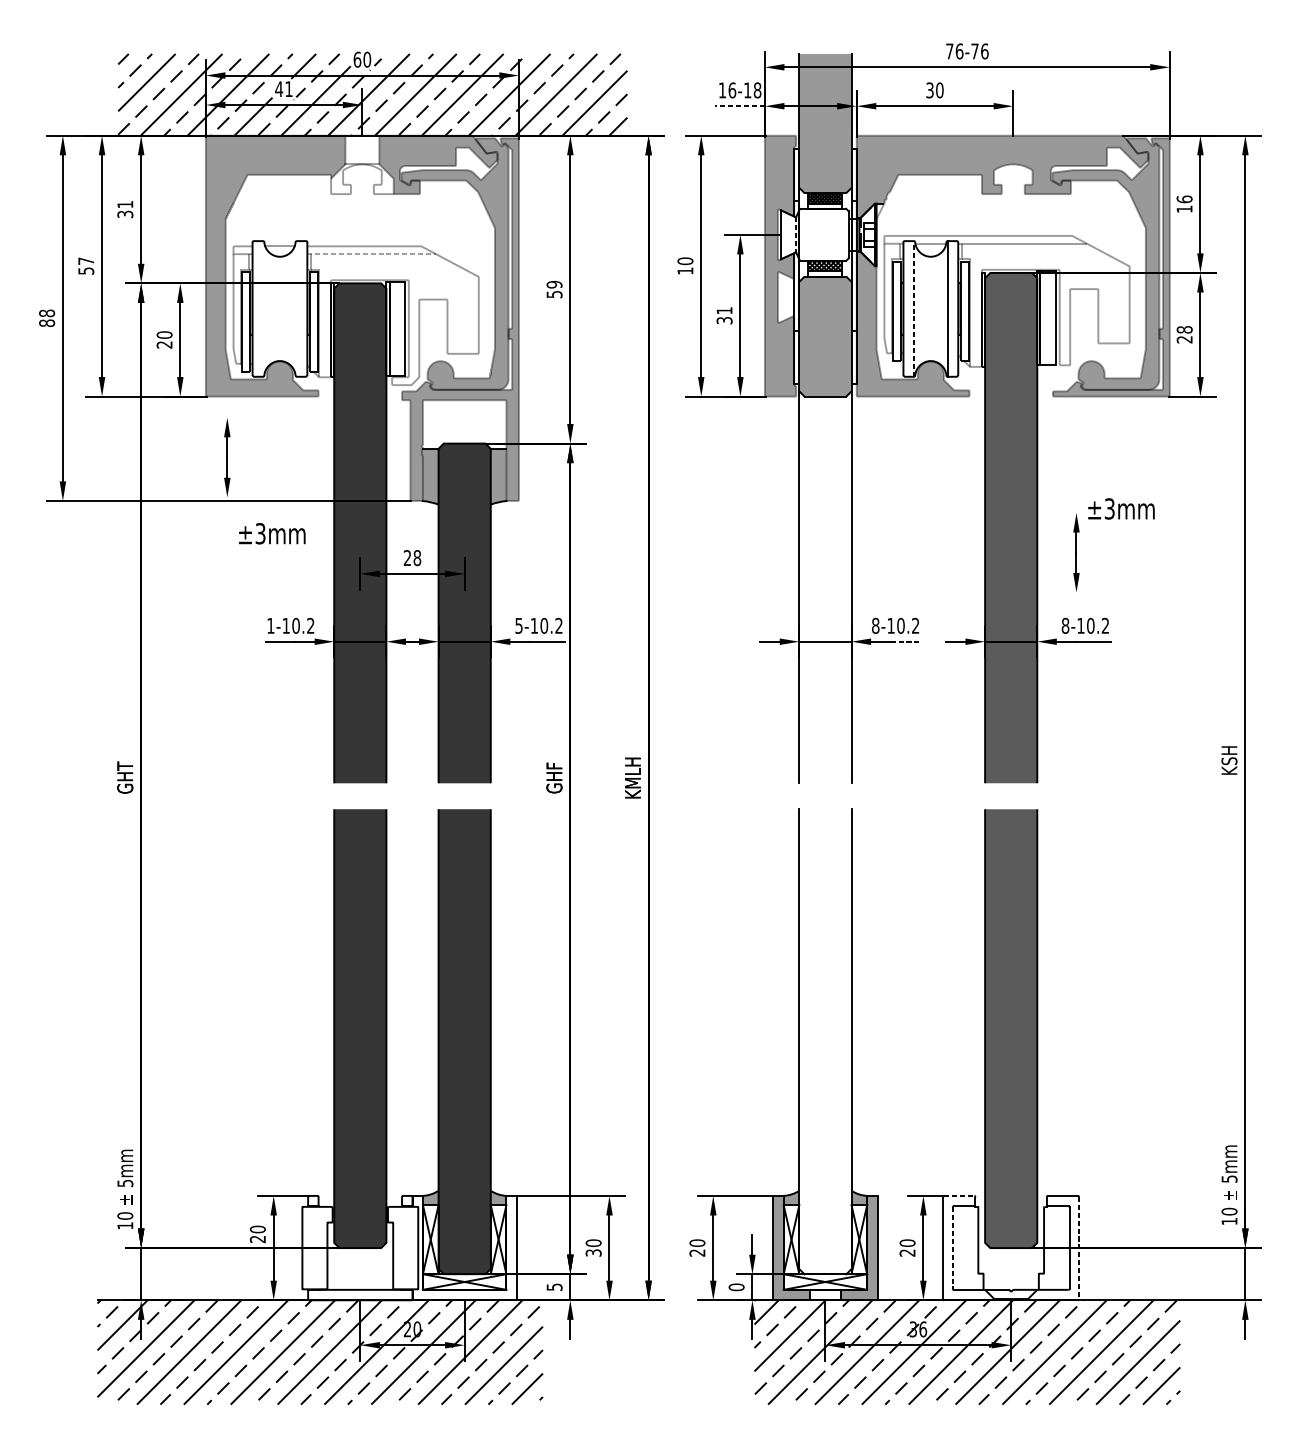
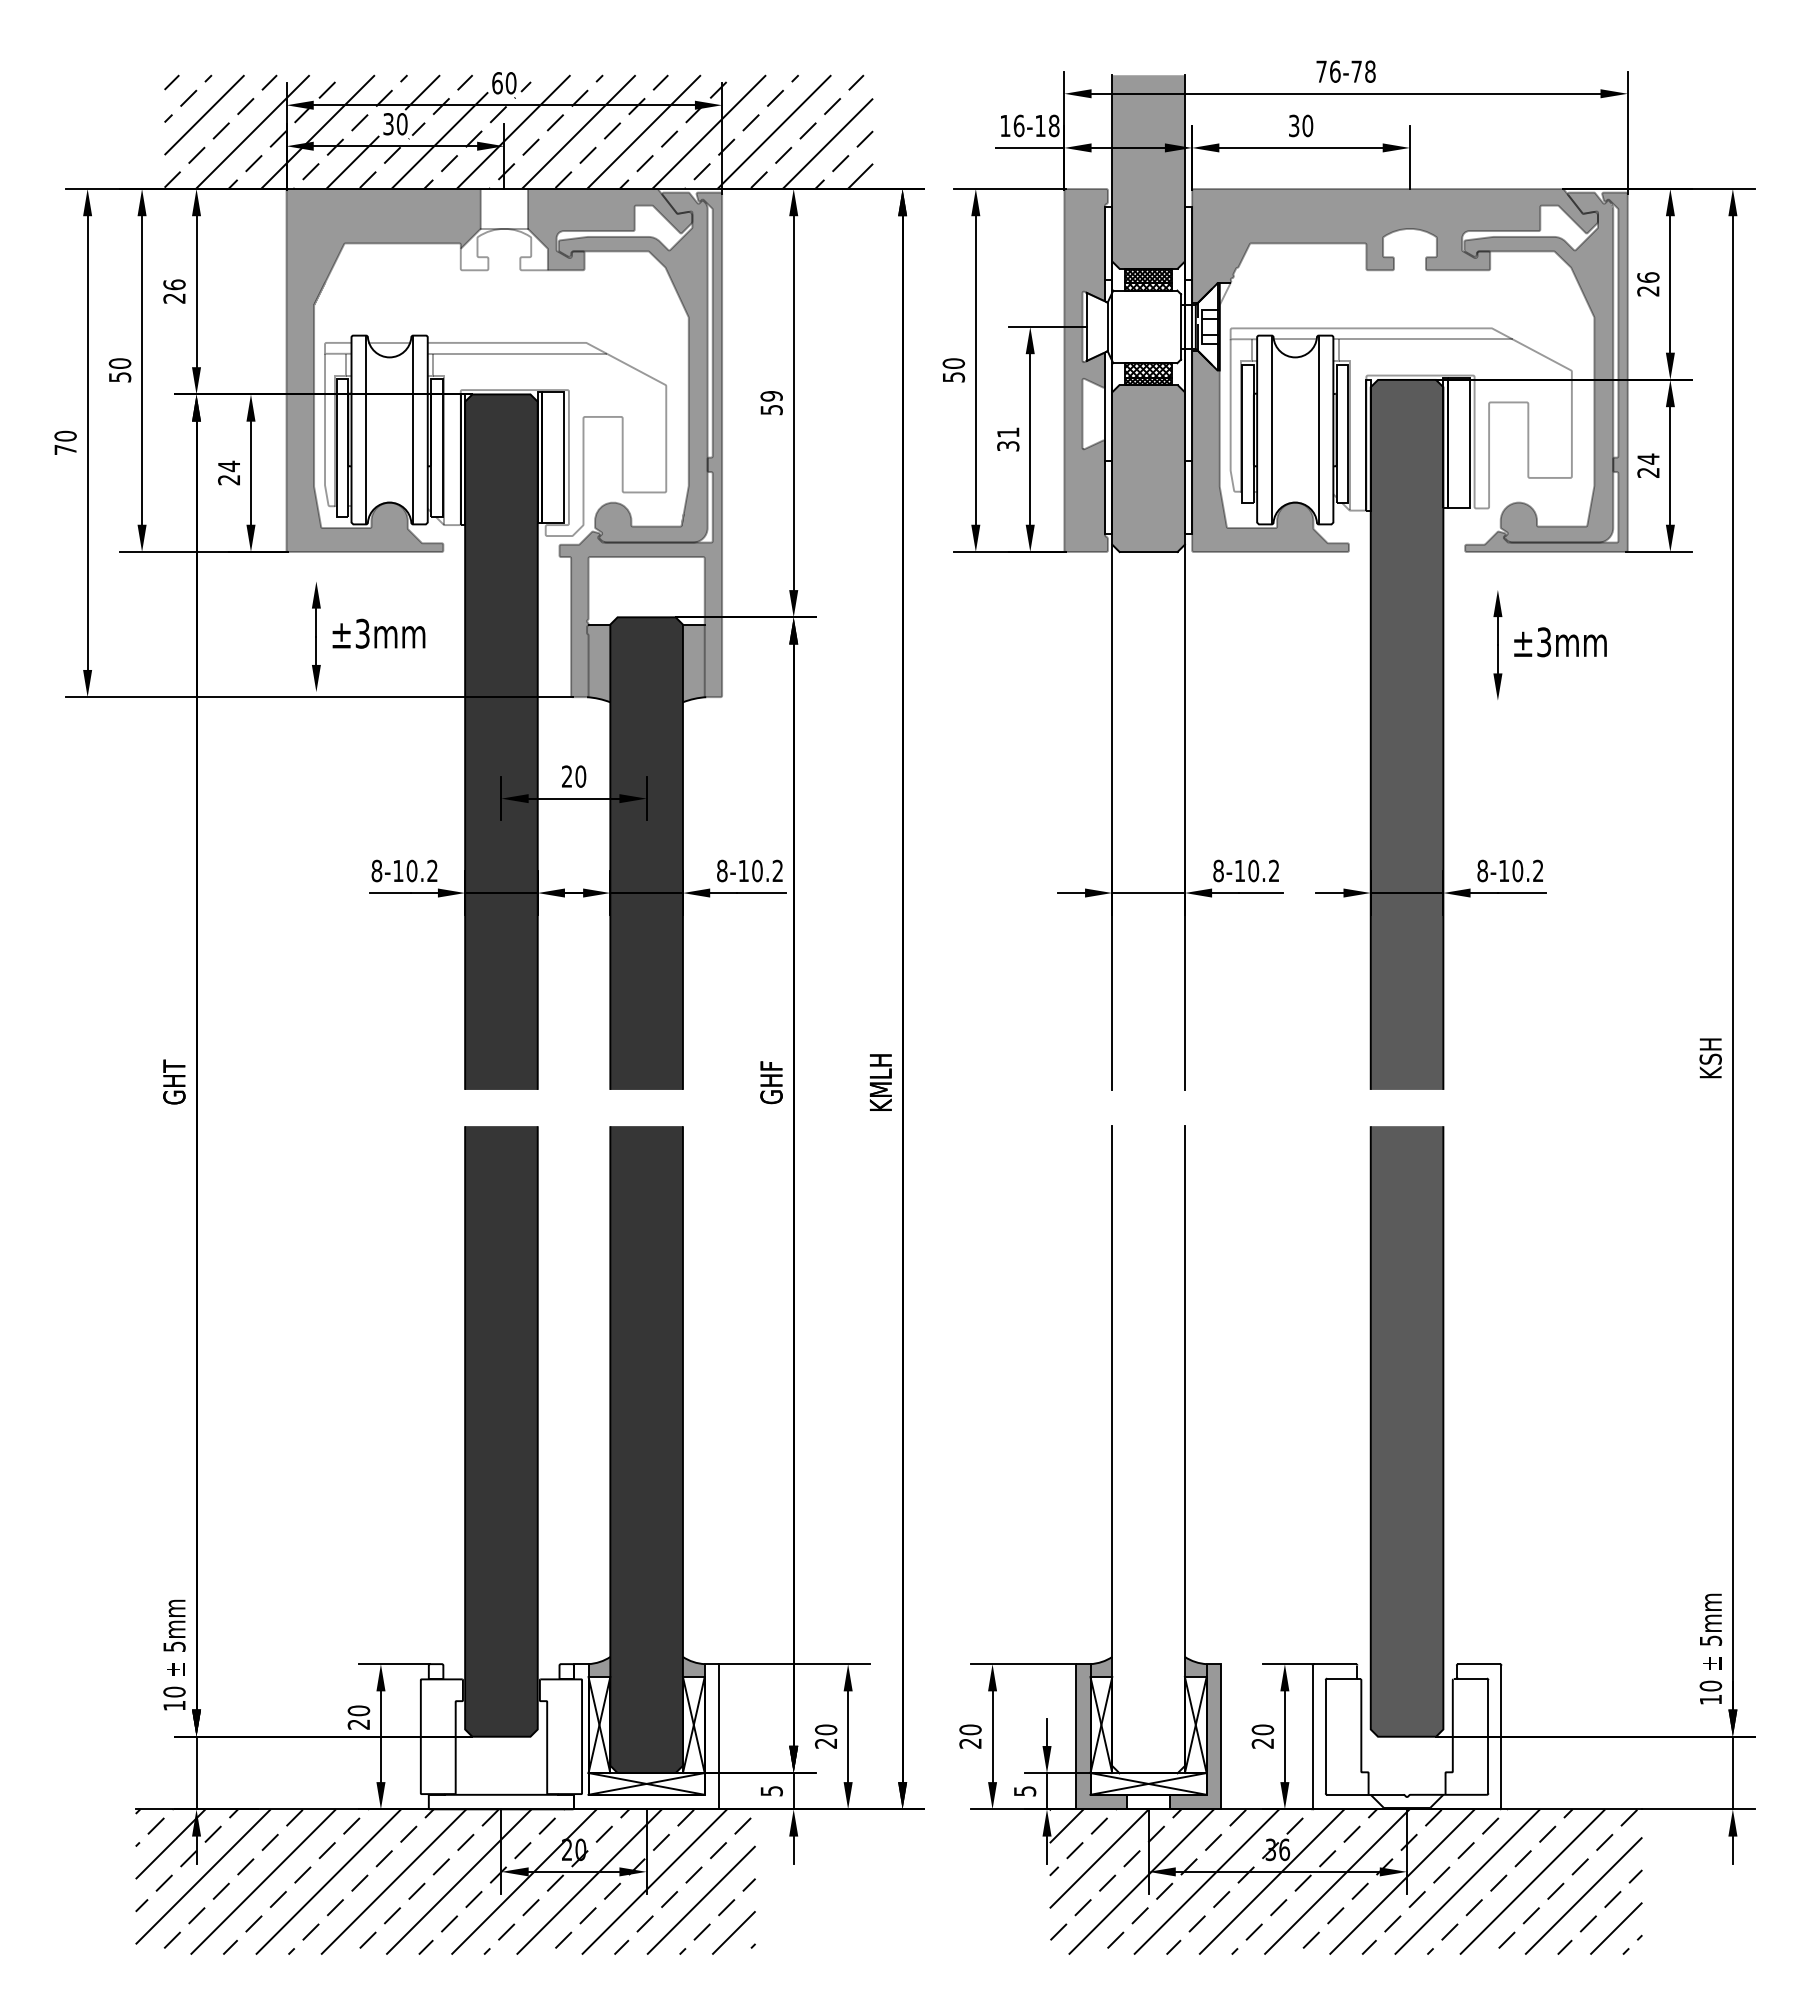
text: (984, 51) -> (1370, 71), 76-76 -> 76-78
text: (283, 89) -> (394, 124), 41 -> 30
line: (739, 105) -> (1029, 147), dashed -> solid
hatch: (825, 205) -> (1148, 286), added
text: (125, 209) -> (174, 291), 31 -> 26
text: (1184, 209) -> (1648, 291), 16 -> 26
line: (795, 235) -> (1107, 327), dashed -> solid
line: (371, 253) -> (517, 353), dashed -> solid
text: (85, 261) -> (119, 363), 57 -> 50
text: (685, 271) -> (954, 377), 10 -> 50
hatch: (825, 274) -> (1148, 381), added
line: (263, 308) -> (366, 429), added
line: (297, 308) -> (413, 429), added
line: (913, 308) -> (1271, 429), dashed -> solid
text: (47, 317) -> (65, 442), 88 -> 70
text: (1184, 329) -> (1648, 458), 28 -> 24
text: (164, 335) -> (229, 466), 20 -> 24
text: (1121, 509) -> (1560, 642), moved
text: (271, 533) -> (378, 633), moved
part: (1076, 552) -> (1497, 644), moved
text: (417, 557) -> (580, 776), 28 -> 20
text: (270, 625) -> (376, 870), 1-10.2 -> 8-10.2
text: (519, 625) -> (722, 870), 5-10.2 -> 8-10.2
line: (906, 642) -> (1261, 893), dashed -> solid
line: (959, 1196) -> (1335, 1664), dashed -> solid
line: (952, 1247) -> (1325, 1736), dashed -> solid
line: (1079, 1248) -> (1501, 1737), dashed -> solid
text: (593, 1252) -> (826, 1743), 30 -> 20
text: (736, 1287) -> (1024, 1791), 0 -> 5

